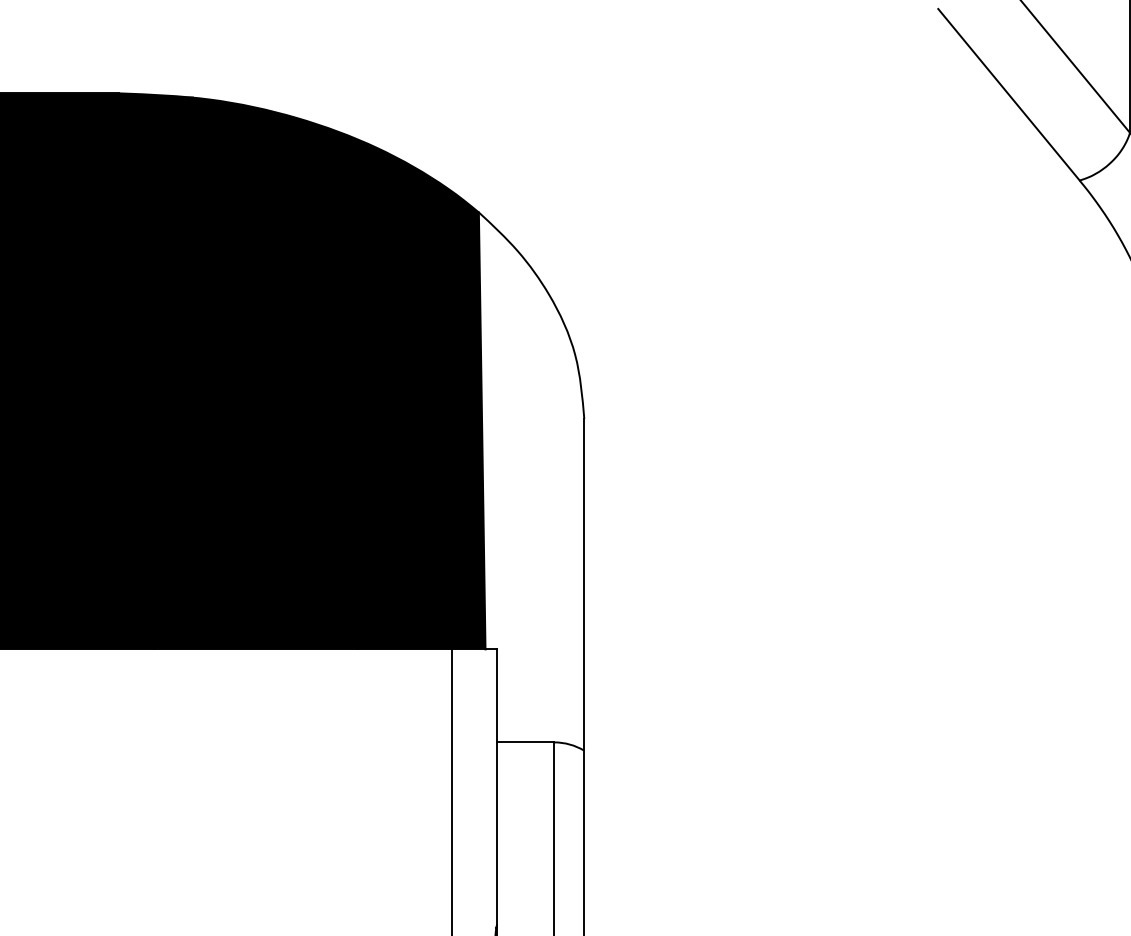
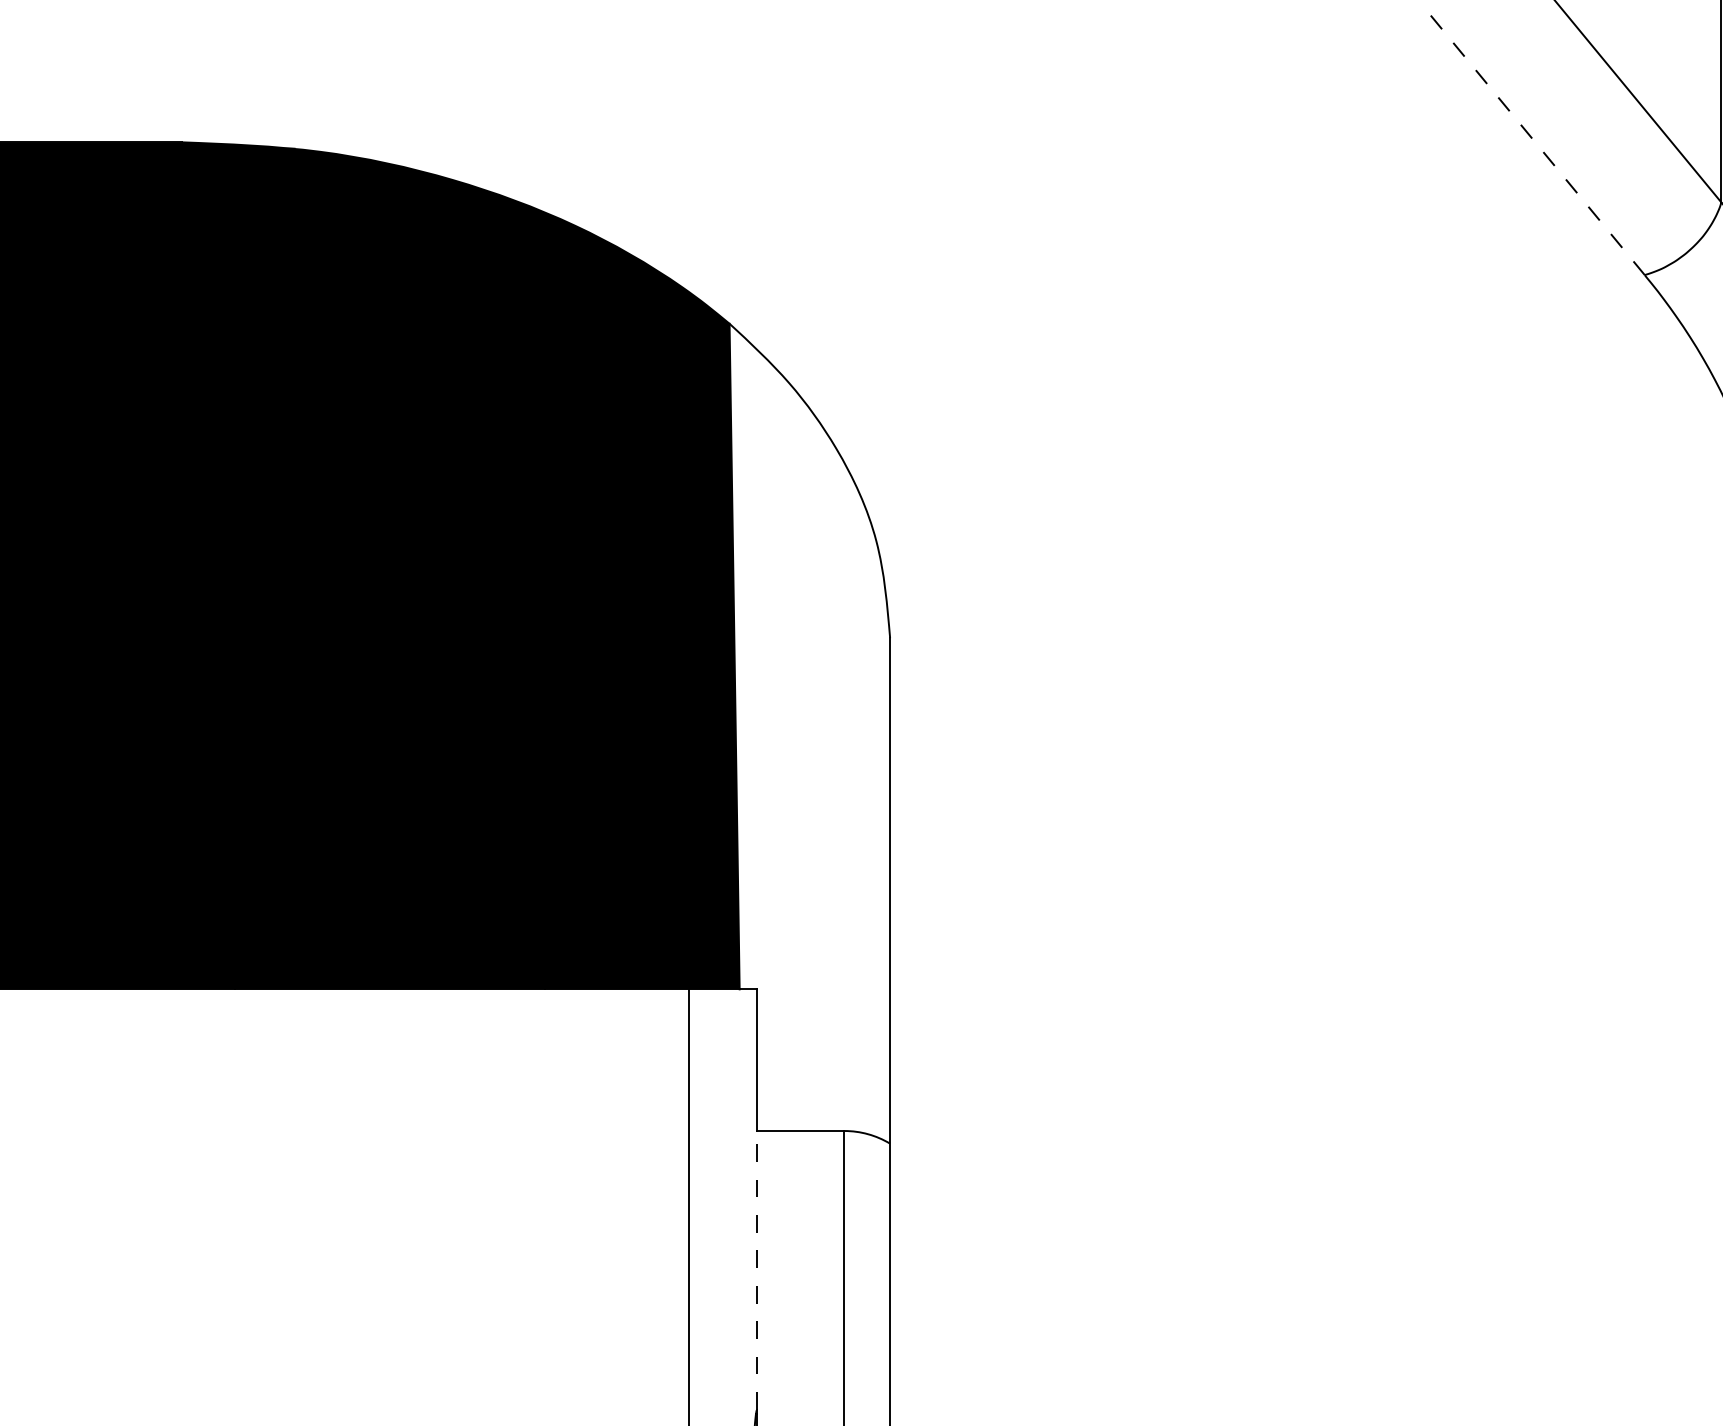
line: (1008, 94) -> (1536, 144), solid -> dashed
line: (497, 833) -> (757, 1269), solid -> dashed

